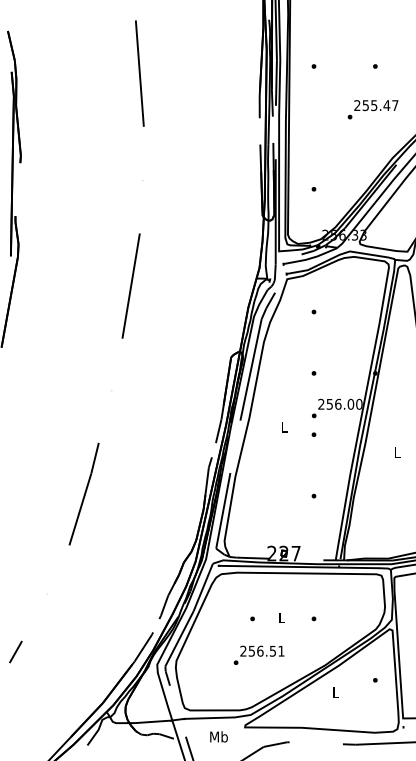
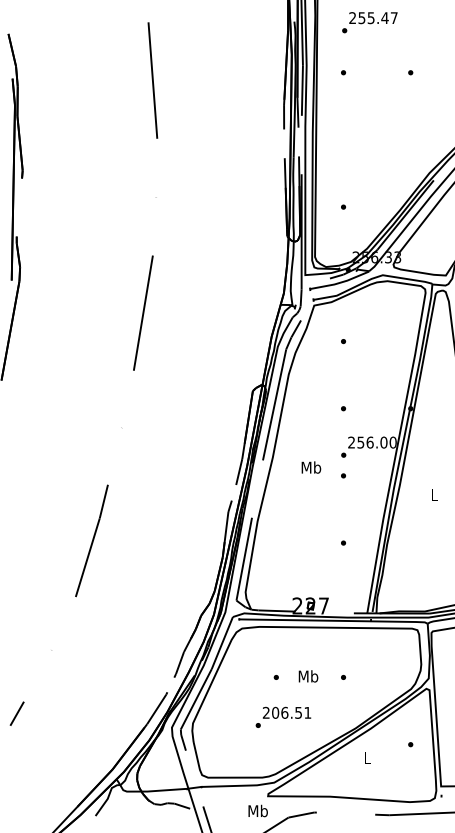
text: (372, 109) -> (369, 22), moved
text: (284, 426) -> (311, 466), L -> Mb
text: (281, 617) -> (307, 675), L -> Mb
text: (251, 650) -> (275, 712), 256.51 -> 206.51
text: (218, 736) -> (257, 810), moved

